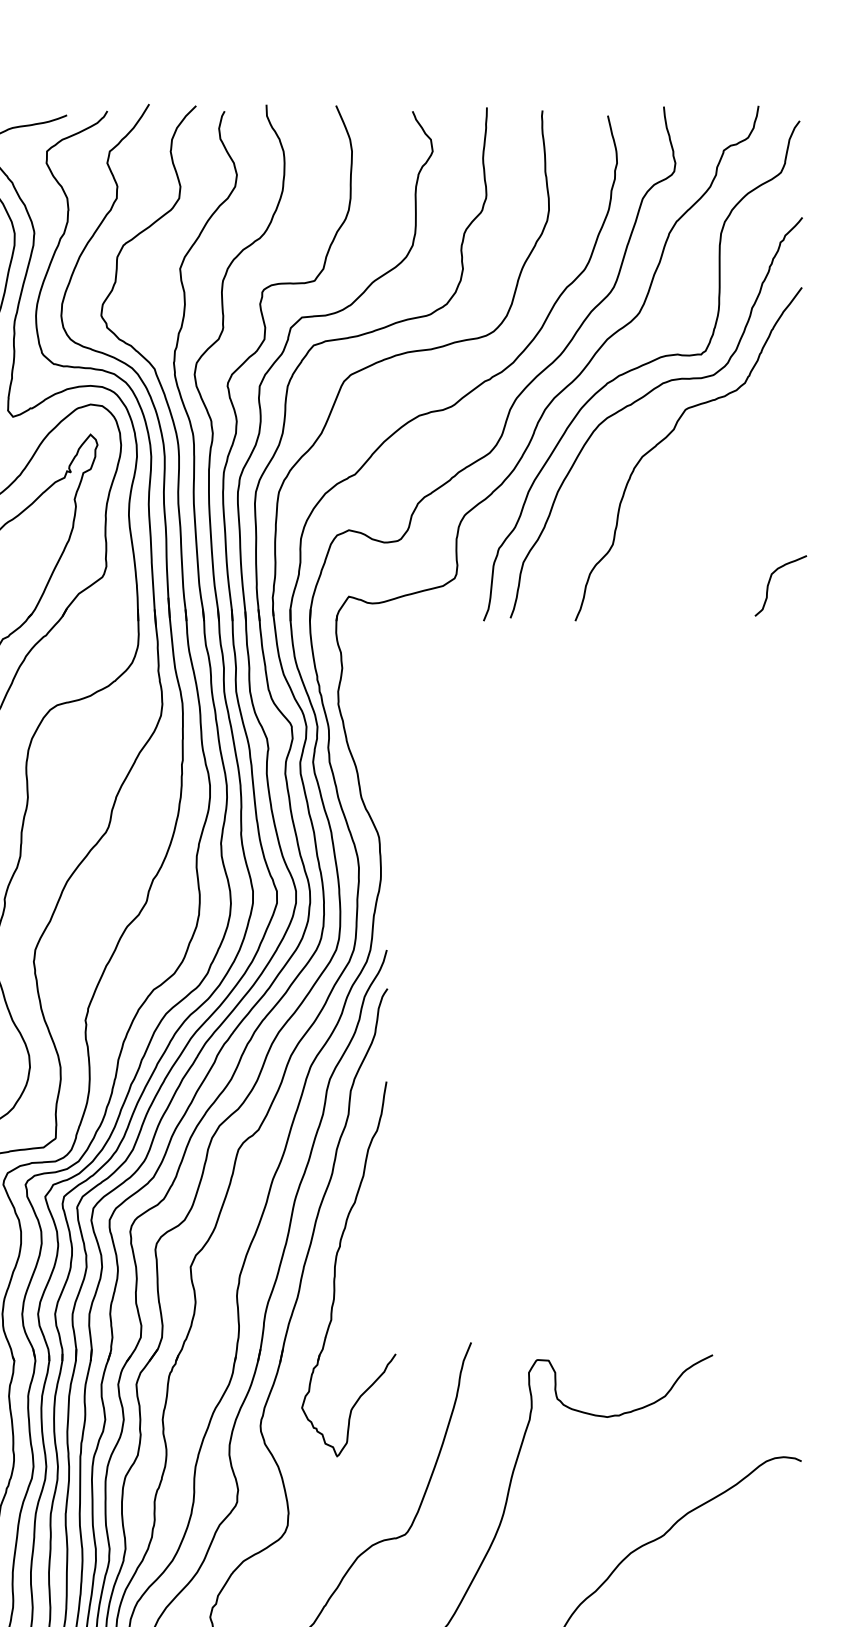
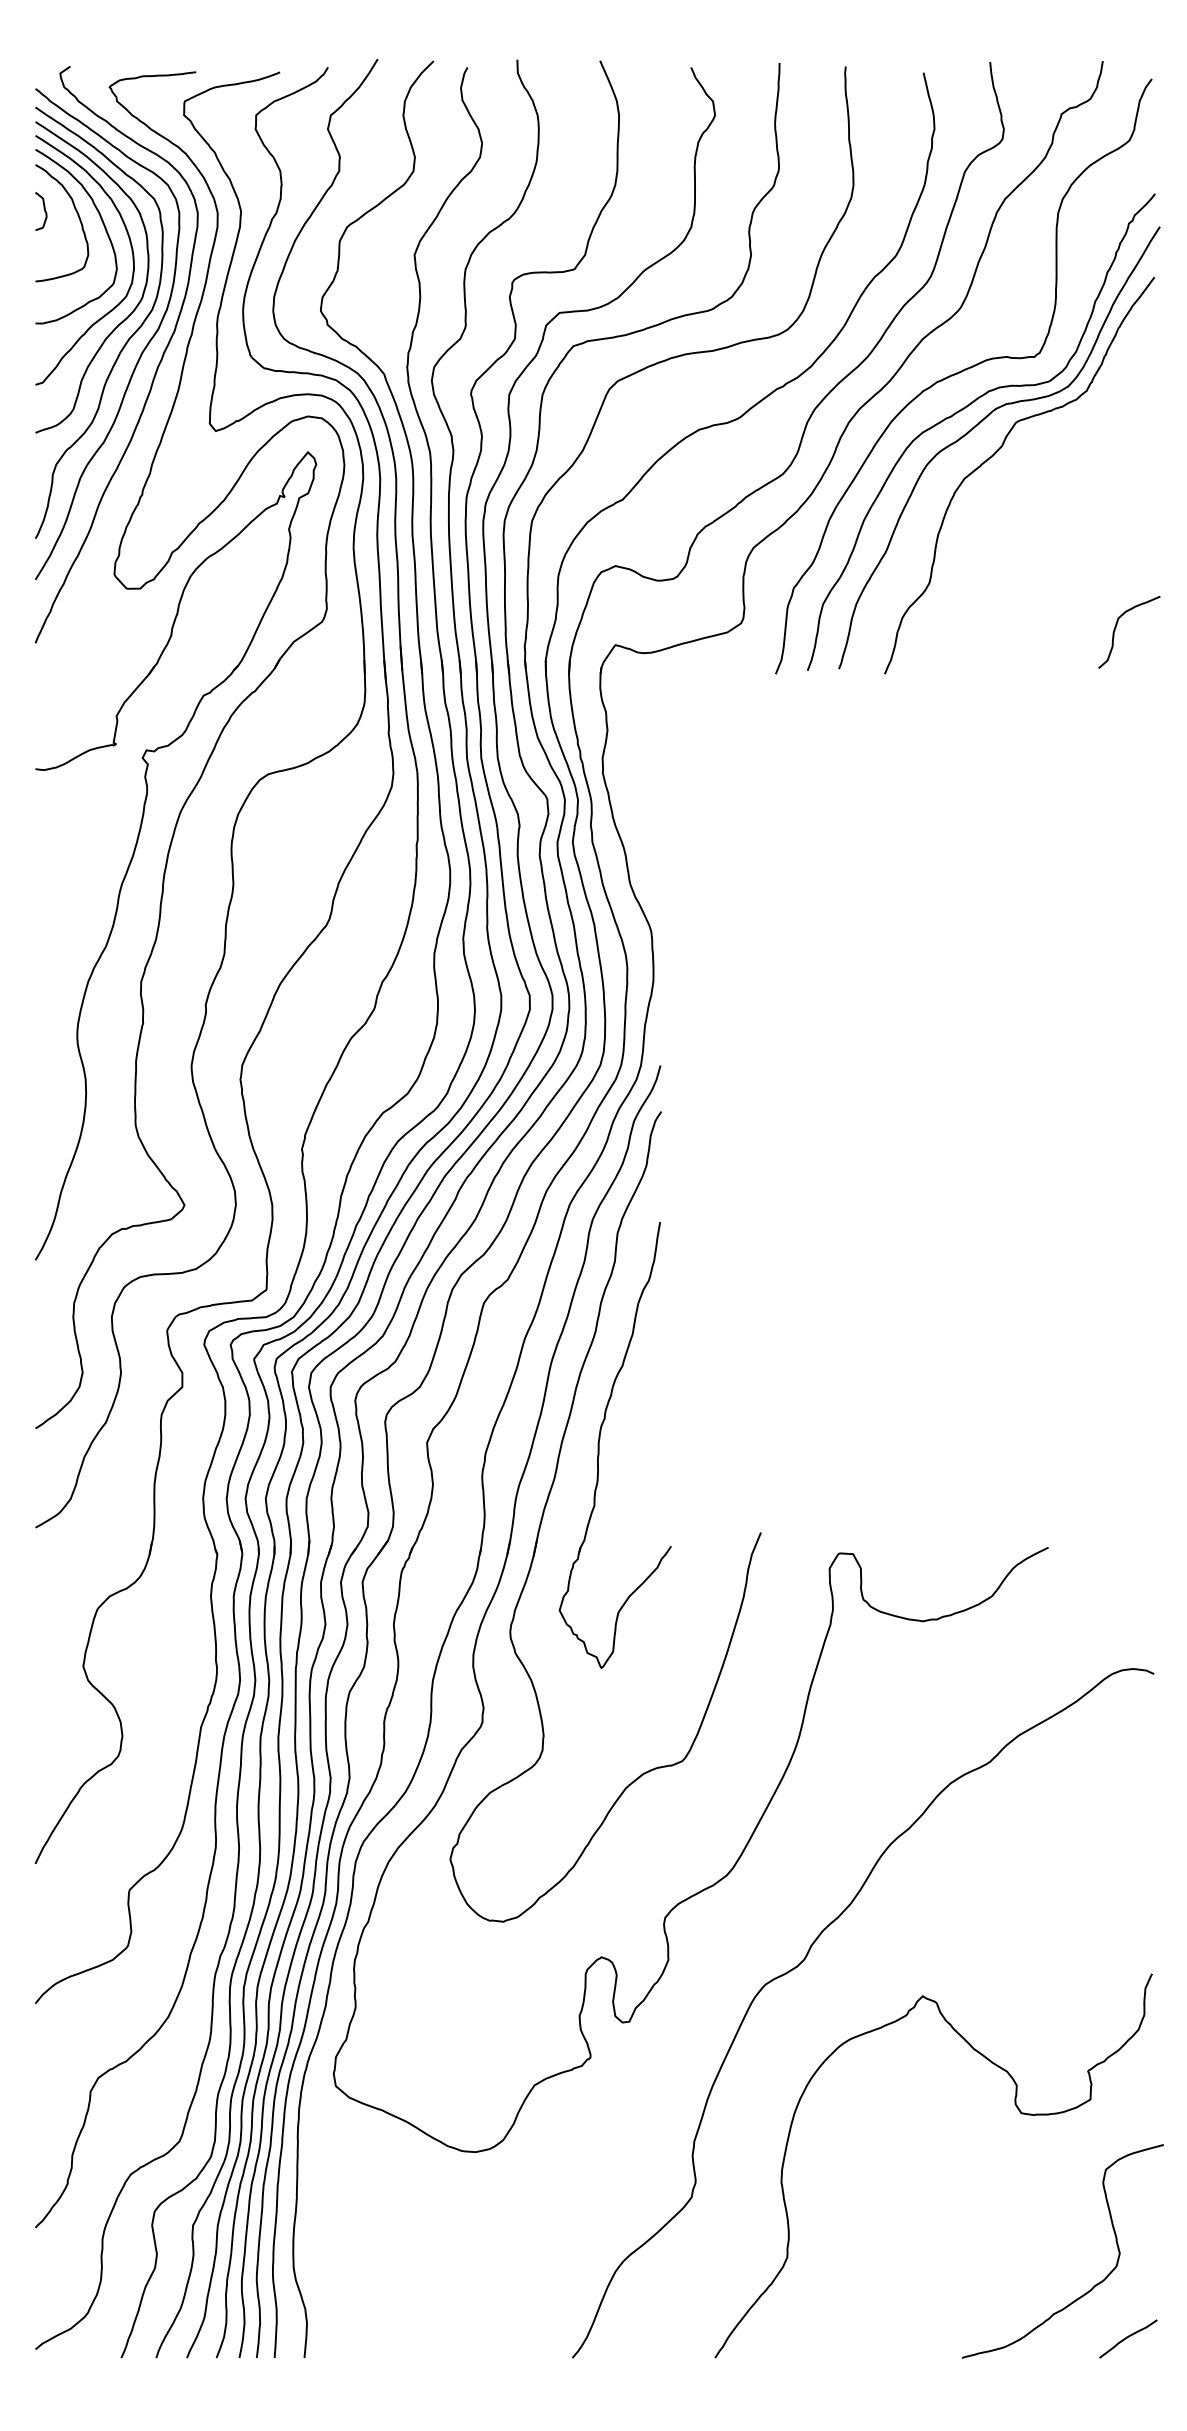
curve: (654, 412) -> (978, 425), added

